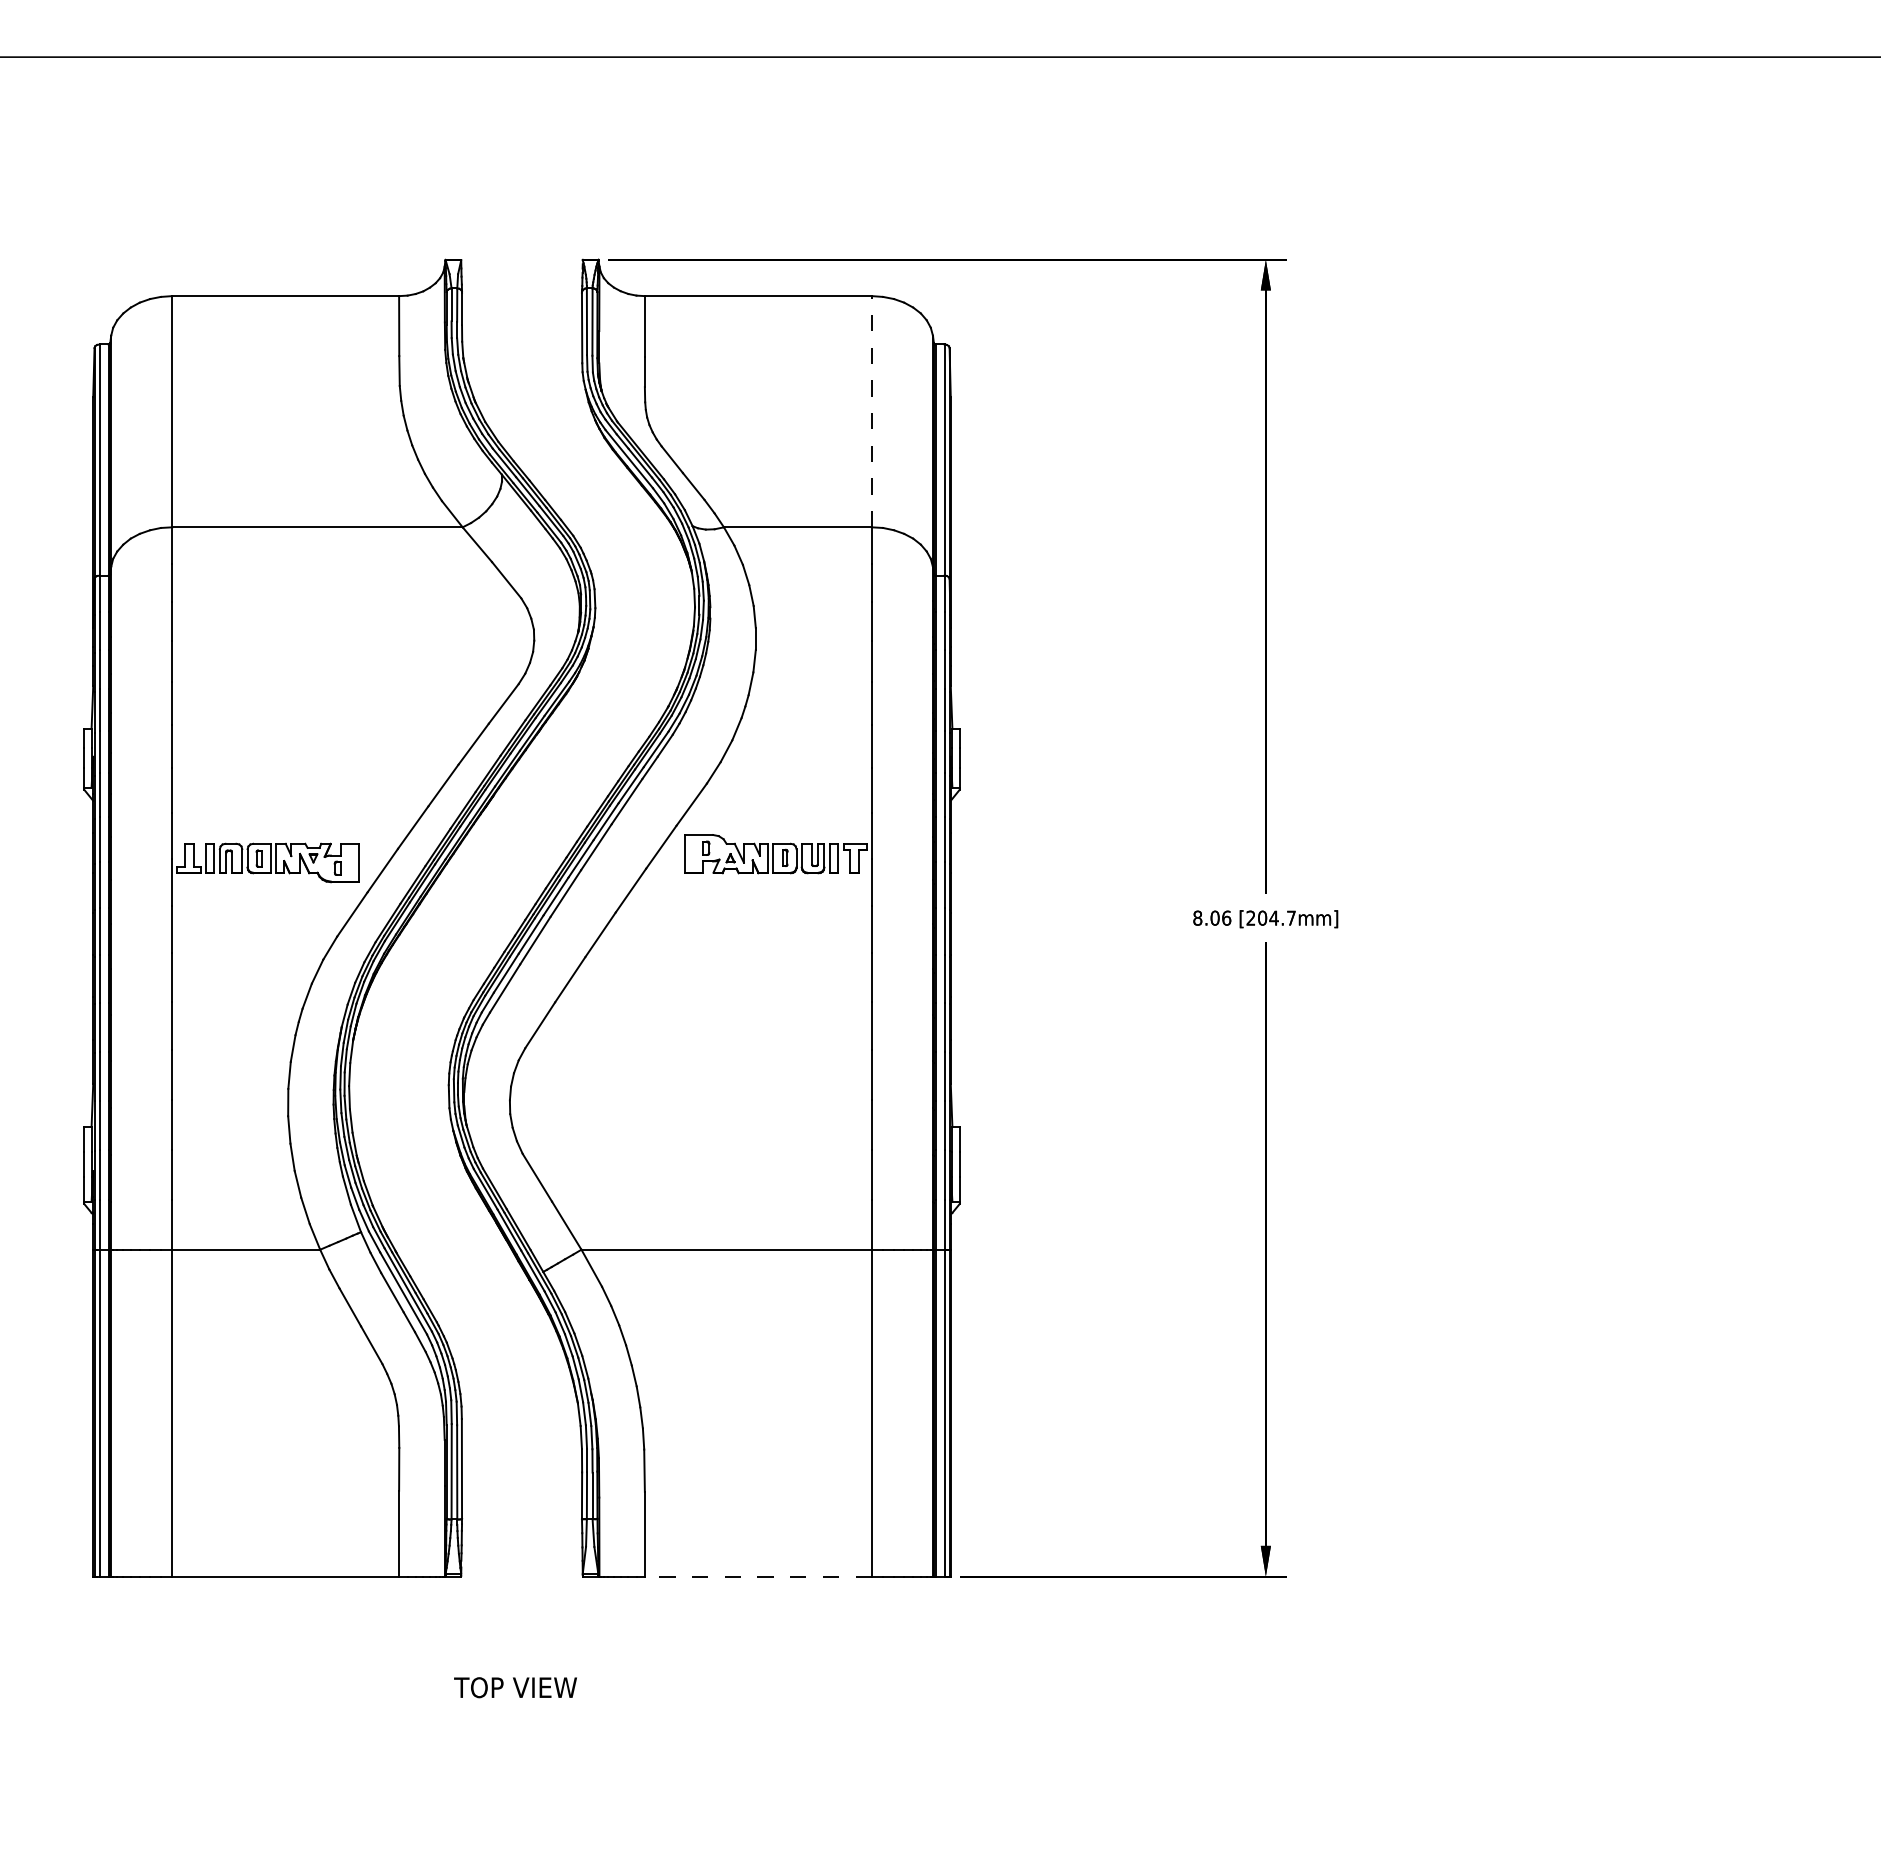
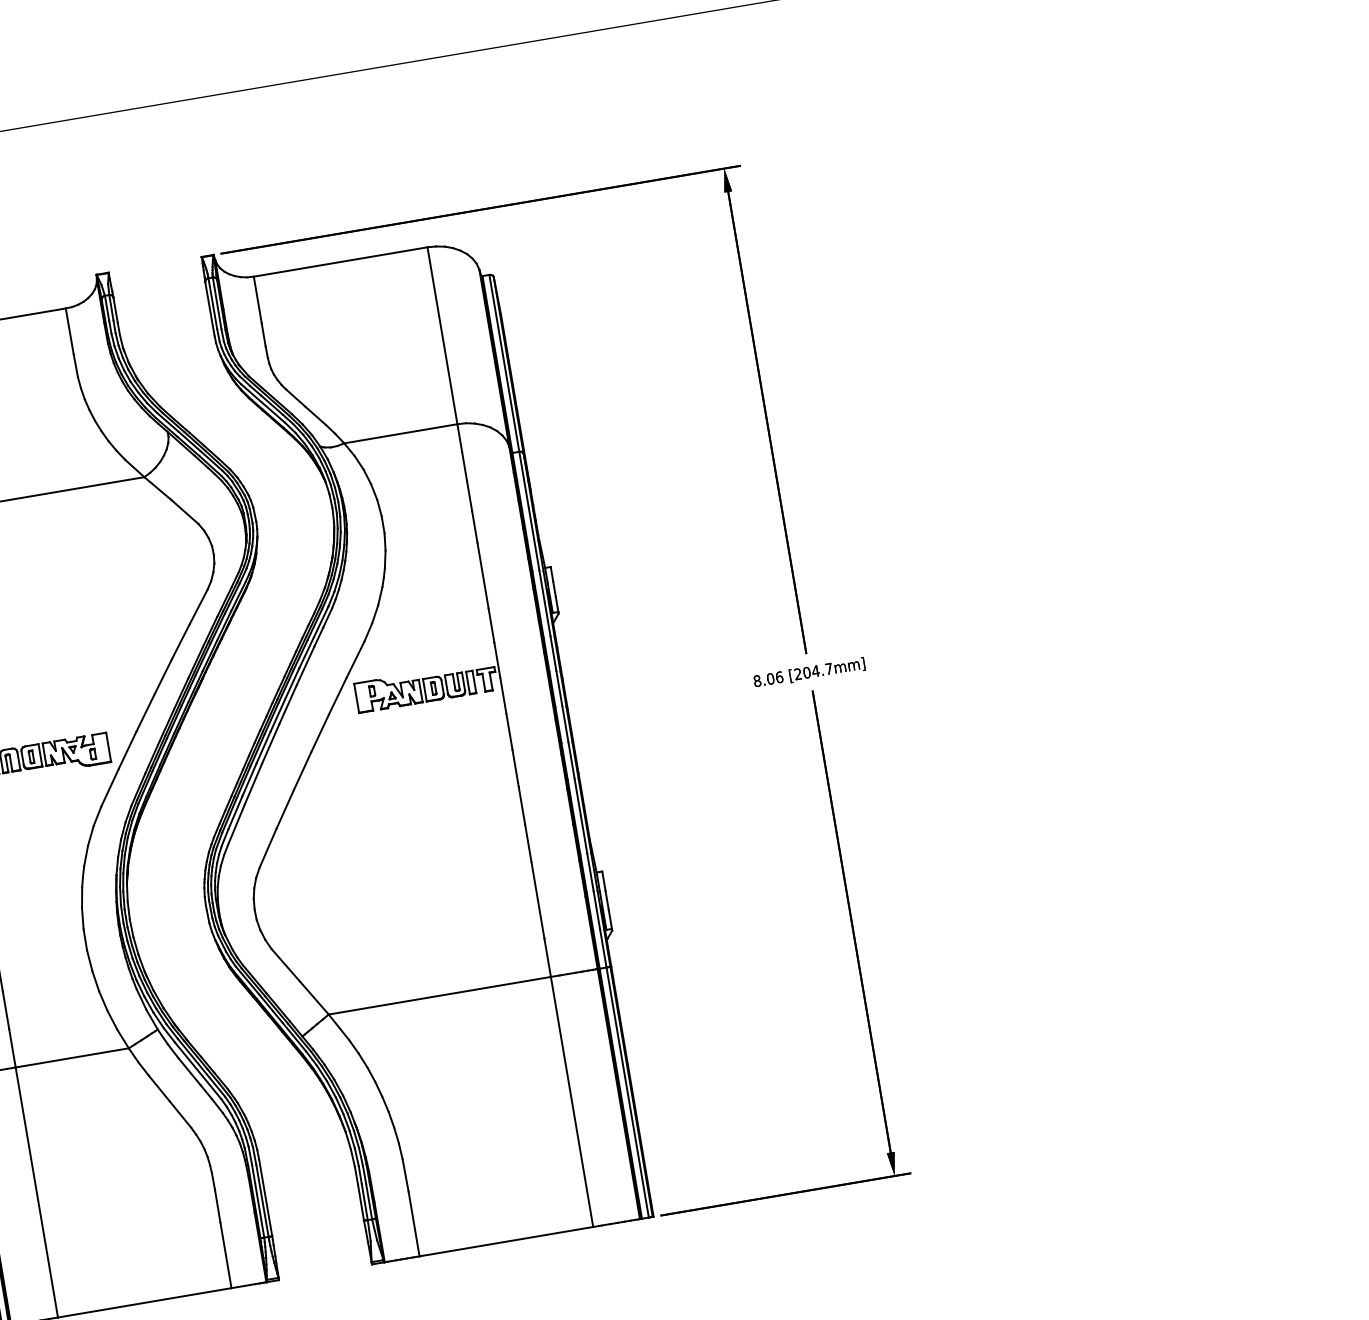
line: (871, 411) -> (442, 335), dashed -> solid
line: (757, 1576) -> (505, 1241), dashed -> solid

